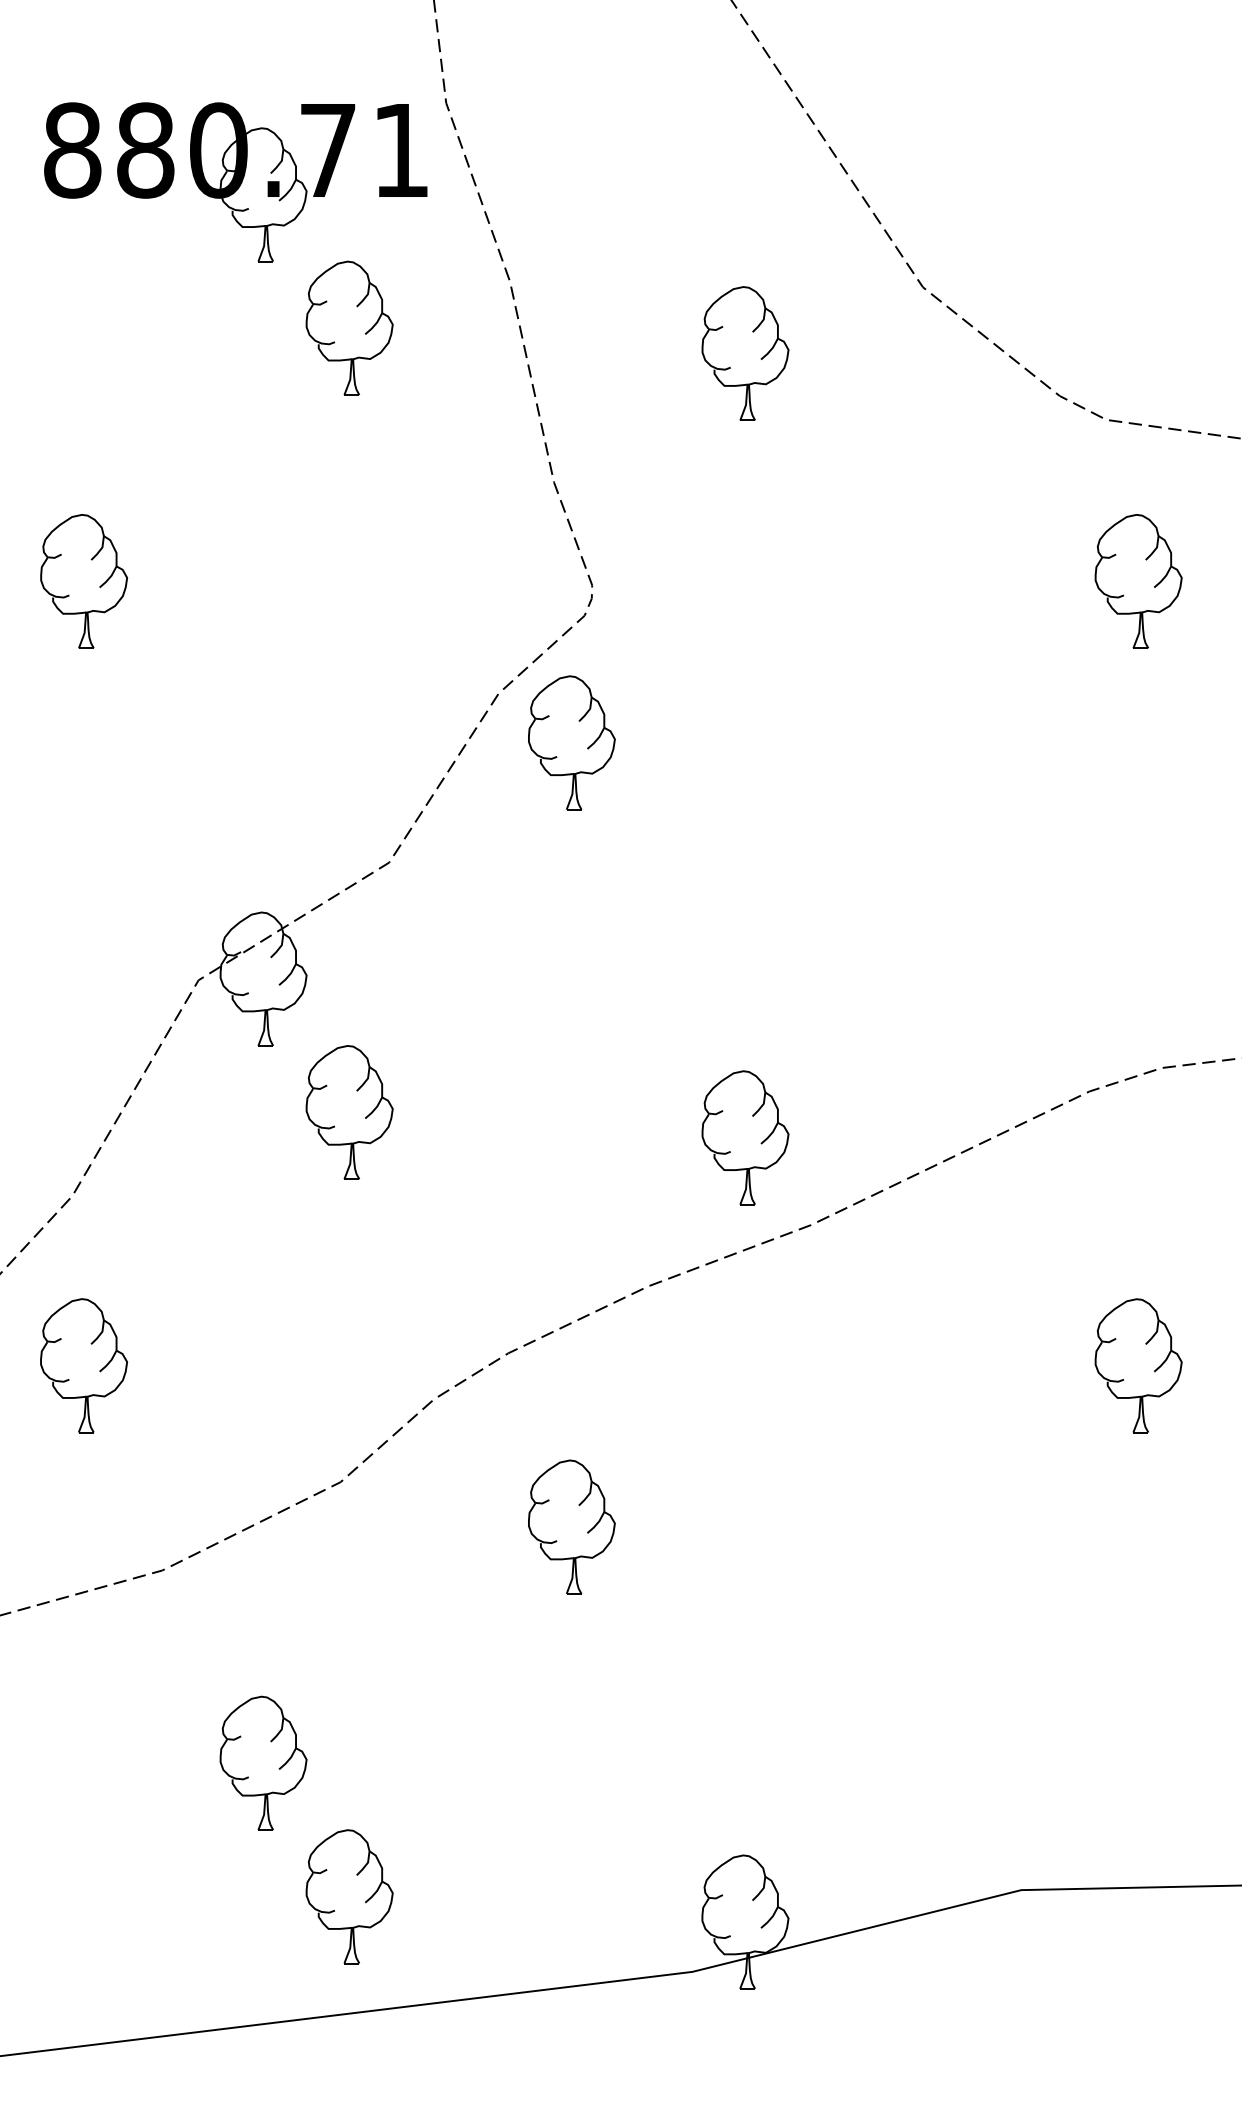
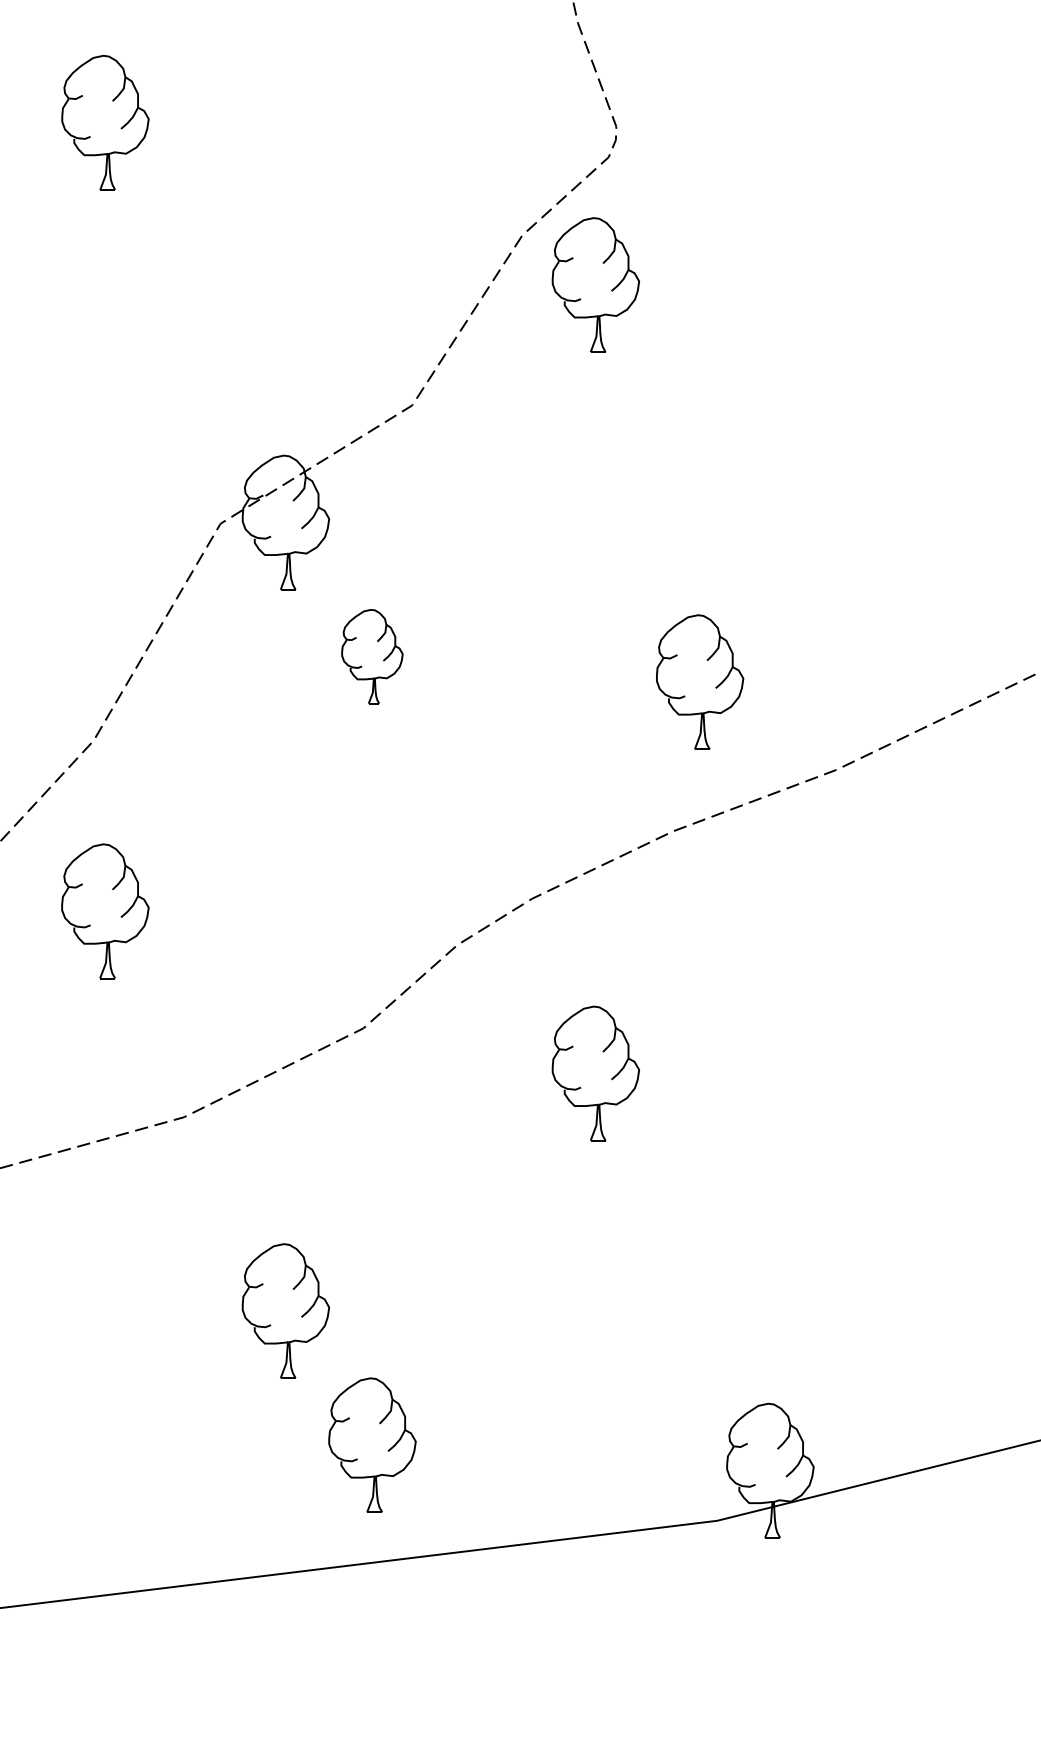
part: (349, 1112) -> (372, 656), size x0.7
part: (745, 1137) -> (700, 681), moved

